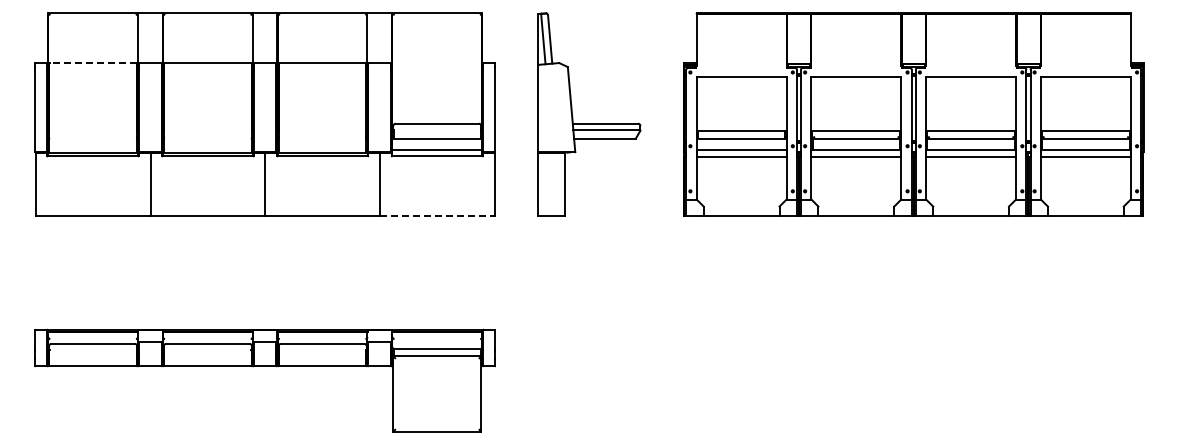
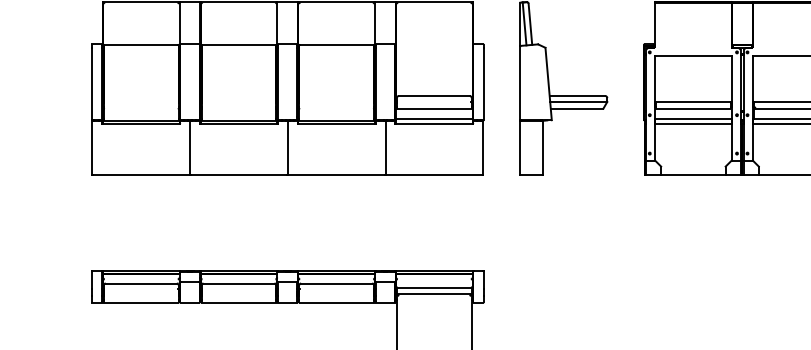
line: (92, 63) -> (140, 44), dashed -> solid
line: (437, 215) -> (434, 174), dashed -> solid

